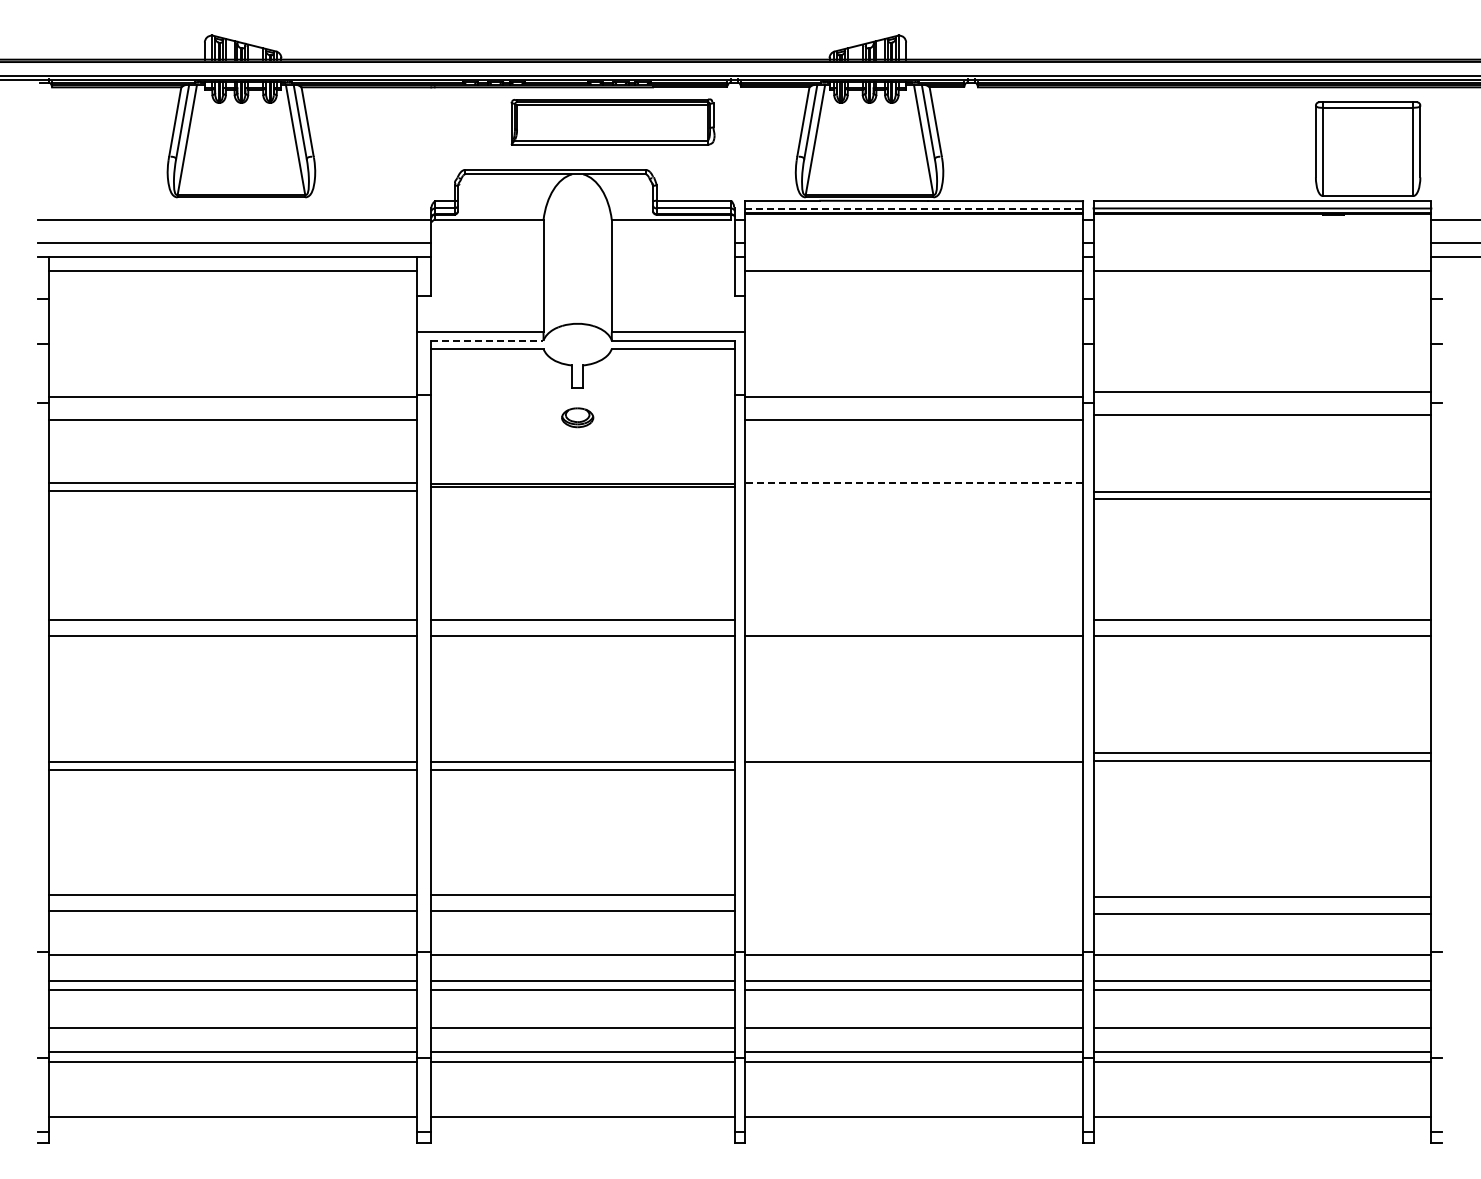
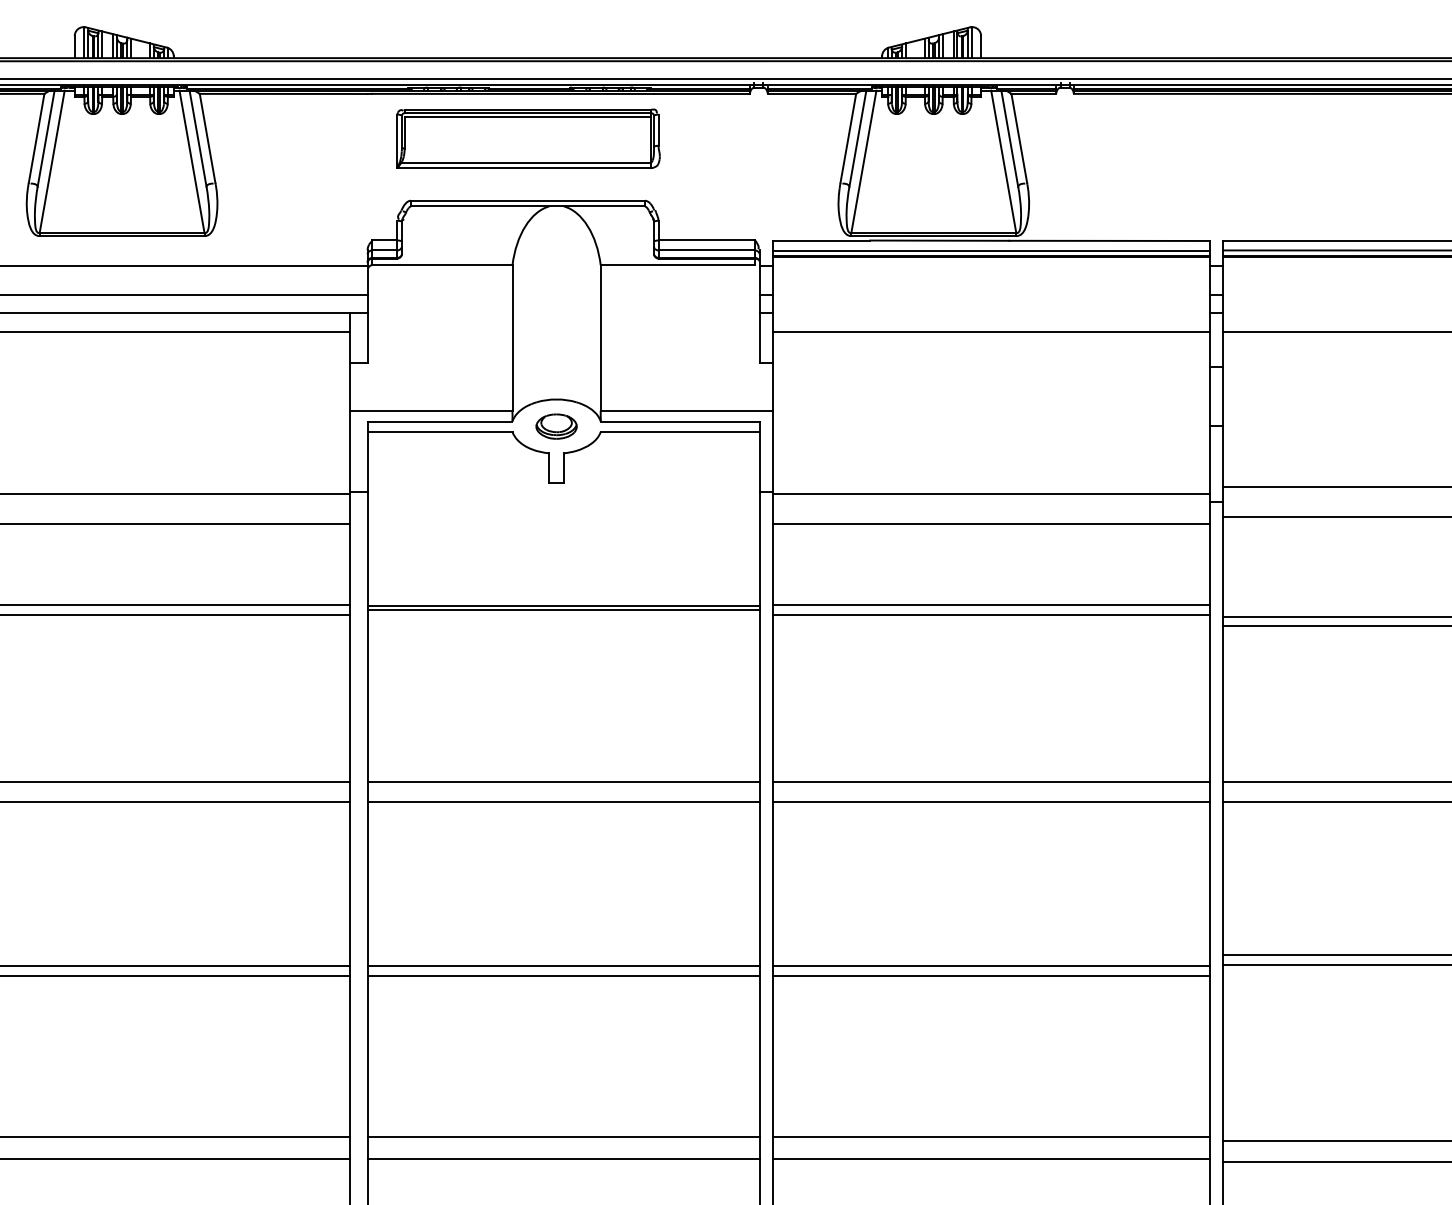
part: (612, 121) -> (527, 138), moved
line: (914, 208) -> (991, 250), dashed -> solid
line: (487, 340) -> (440, 421), dashed -> solid
part: (577, 417) -> (556, 426), moved
line: (914, 482) -> (991, 604), dashed -> solid
line: (914, 490) -> (991, 614), added
line: (914, 619) -> (991, 781), added
line: (914, 769) -> (991, 975), added
line: (914, 894) -> (991, 1137), added
line: (914, 911) -> (991, 1158), added

